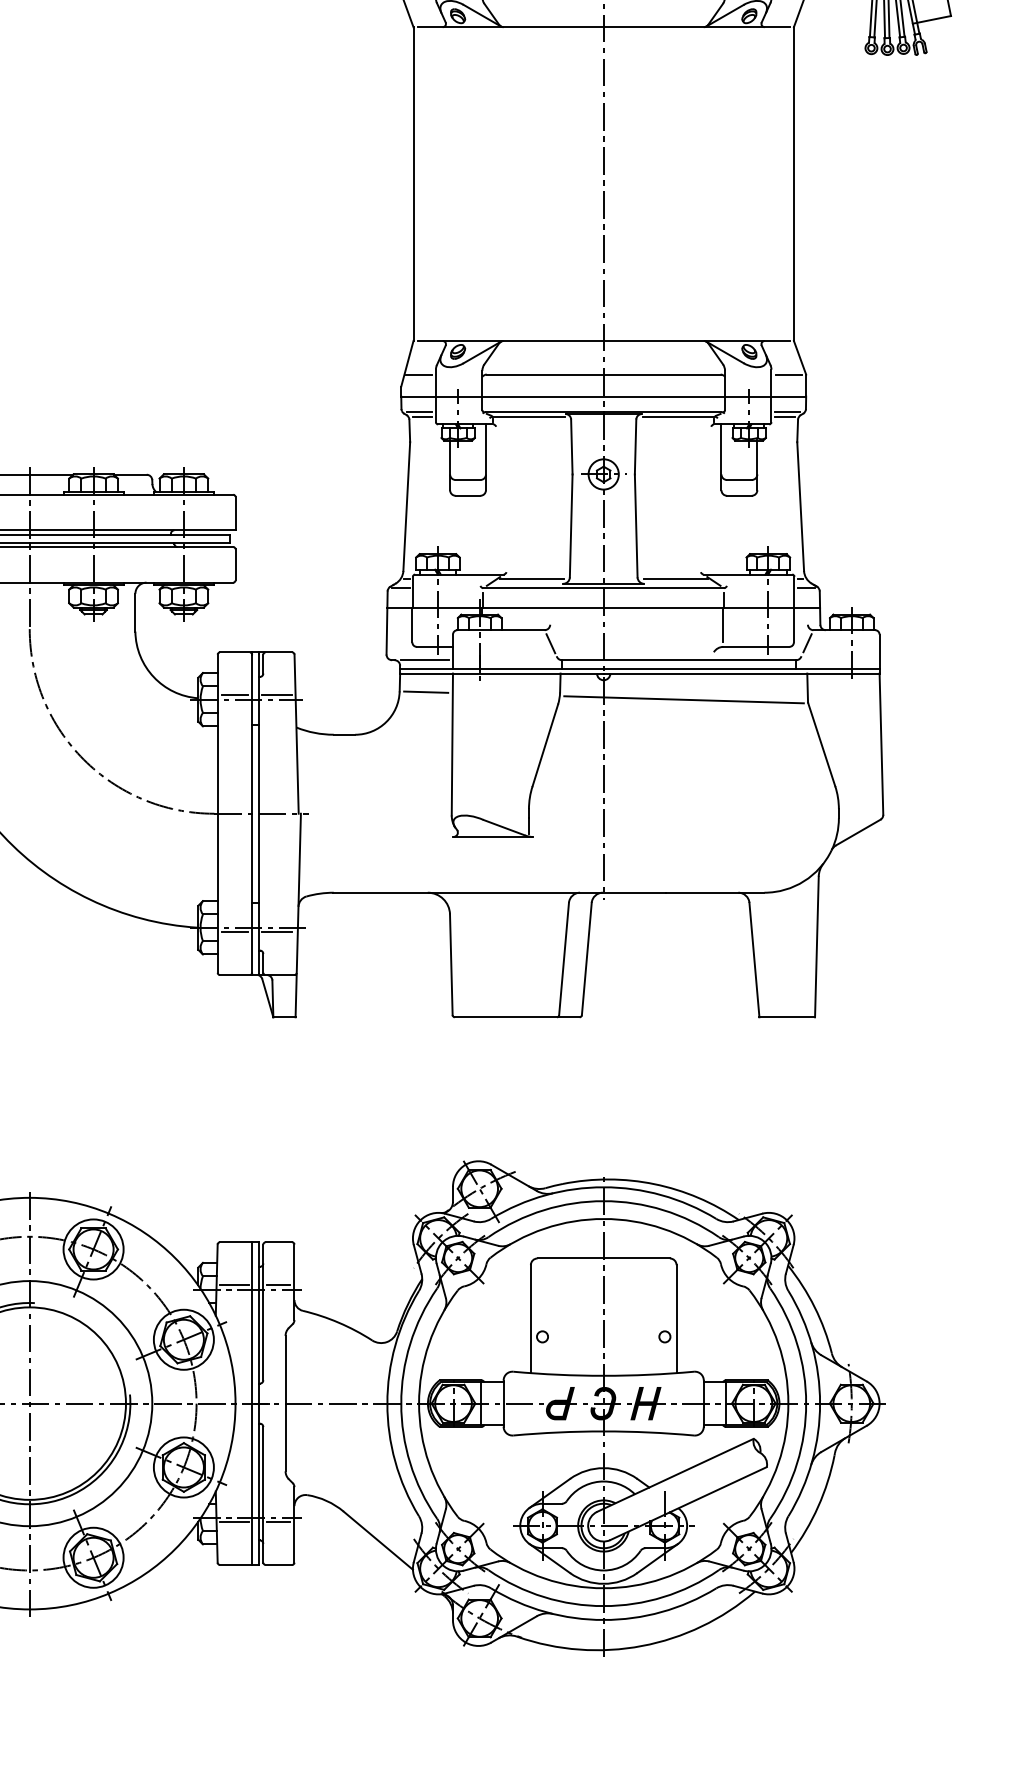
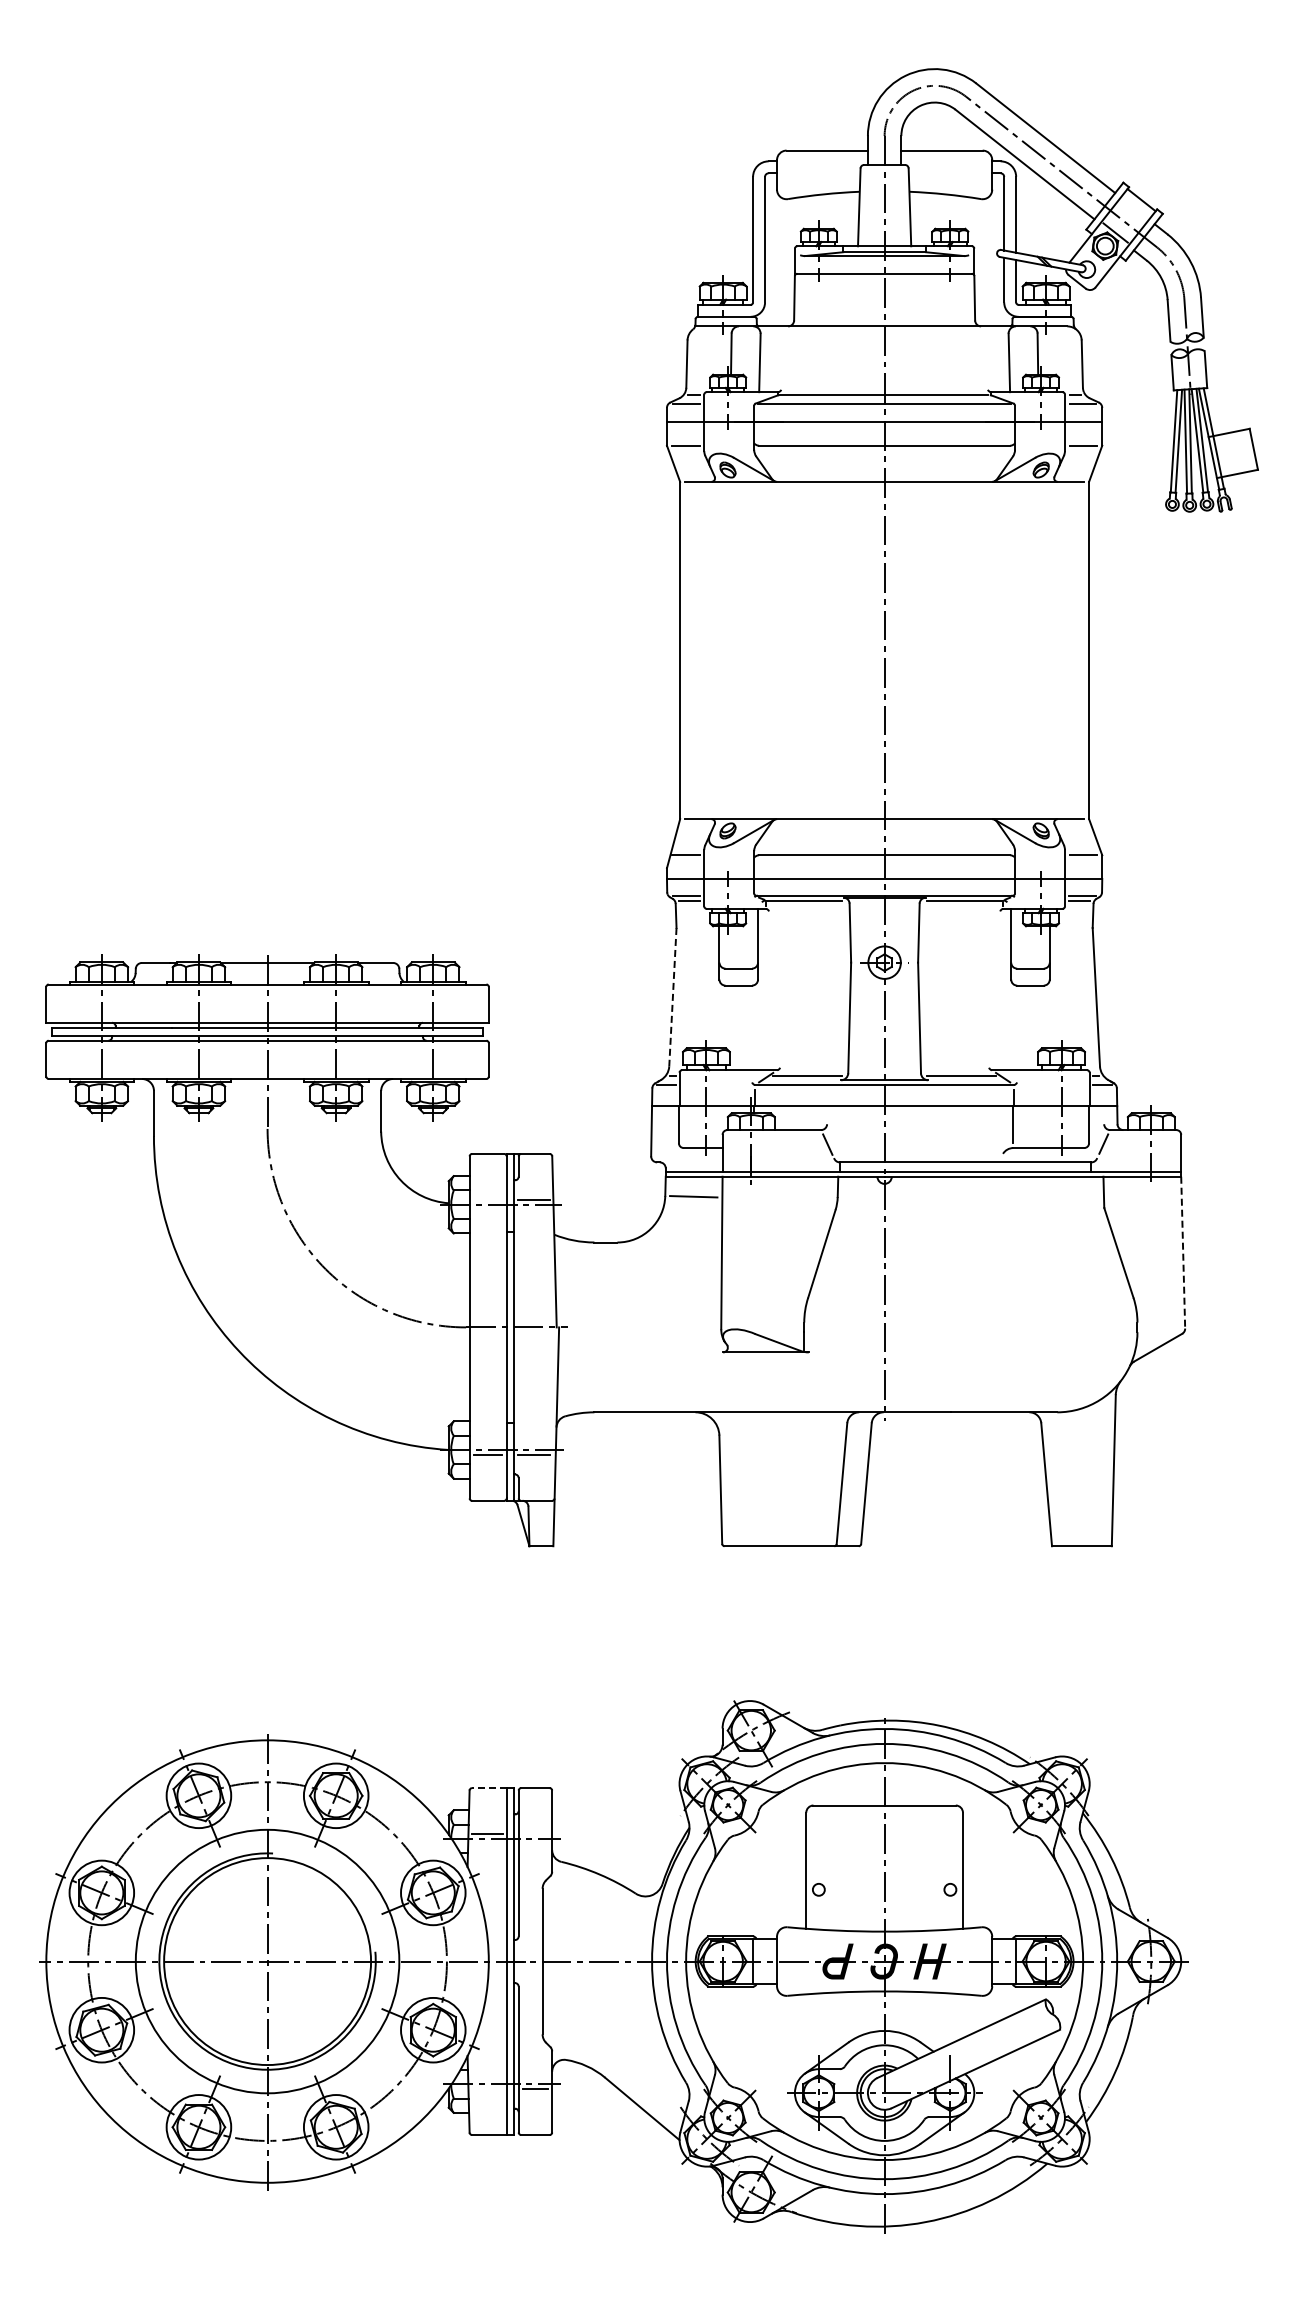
line: (406, 506) -> (672, 997), solid -> dashed
line: (424, 660) -> (691, 1162), removed
line: (234, 694) -> (487, 1199), removed
line: (683, 699) -> (970, 1204), removed
line: (881, 744) -> (1183, 1252), solid -> dashed
line: (235, 1242) -> (488, 1788), solid -> dashed
line: (278, 1285) -> (535, 1834), removed
line: (234, 1522) -> (487, 2089), removed

